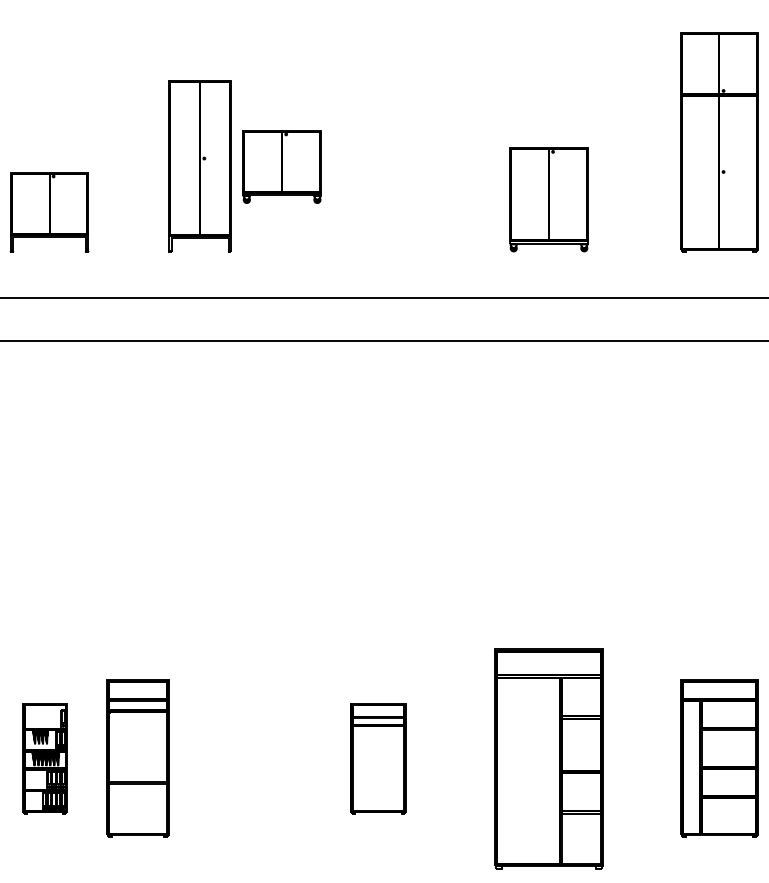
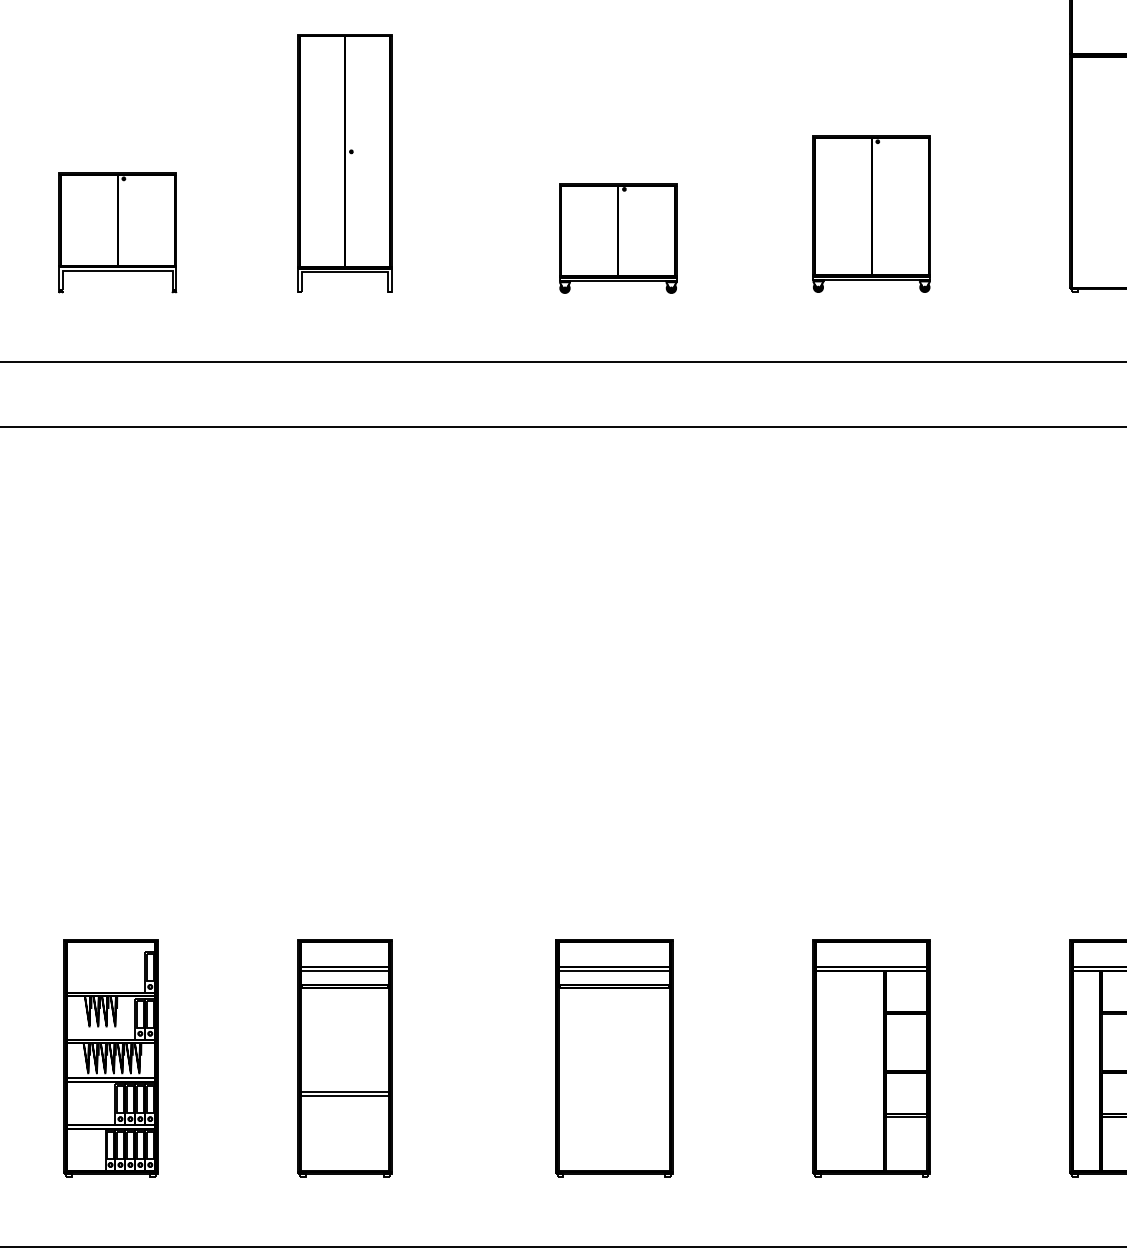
part: (281, 166) -> (617, 237), moved
part: (44, 758) -> (110, 1057), size x1.43
part: (137, 758) -> (344, 1057), moved
part: (378, 758) -> (614, 1057), size x1.43
part: (548, 758) -> (870, 1057), size x0.71

